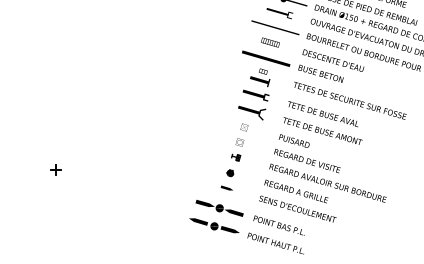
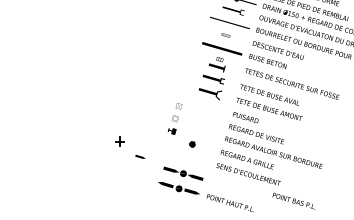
part: (270, 42) -> (225, 35), size x0.6
part: (238, 142) -> (174, 118), moved
part: (55, 169) -> (119, 141), moved
line: (226, 187) -> (140, 156), moved
text: (278, 224) -> (293, 200), moved

